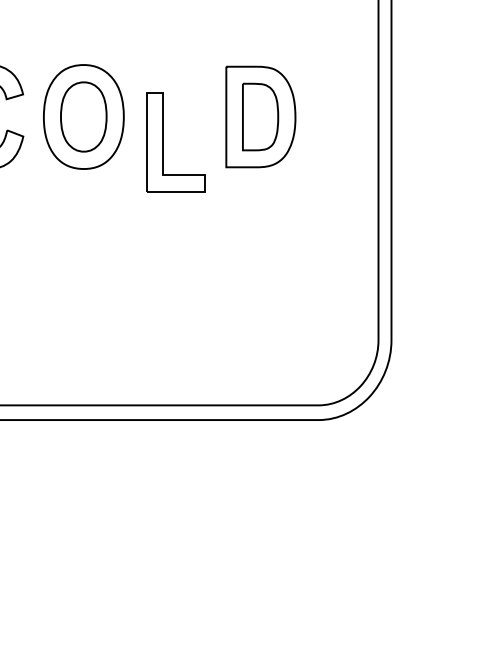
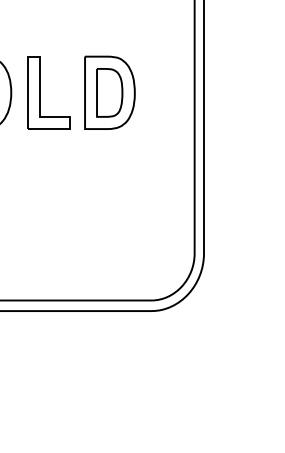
part: (163, 142) -> (39, 93), moved

